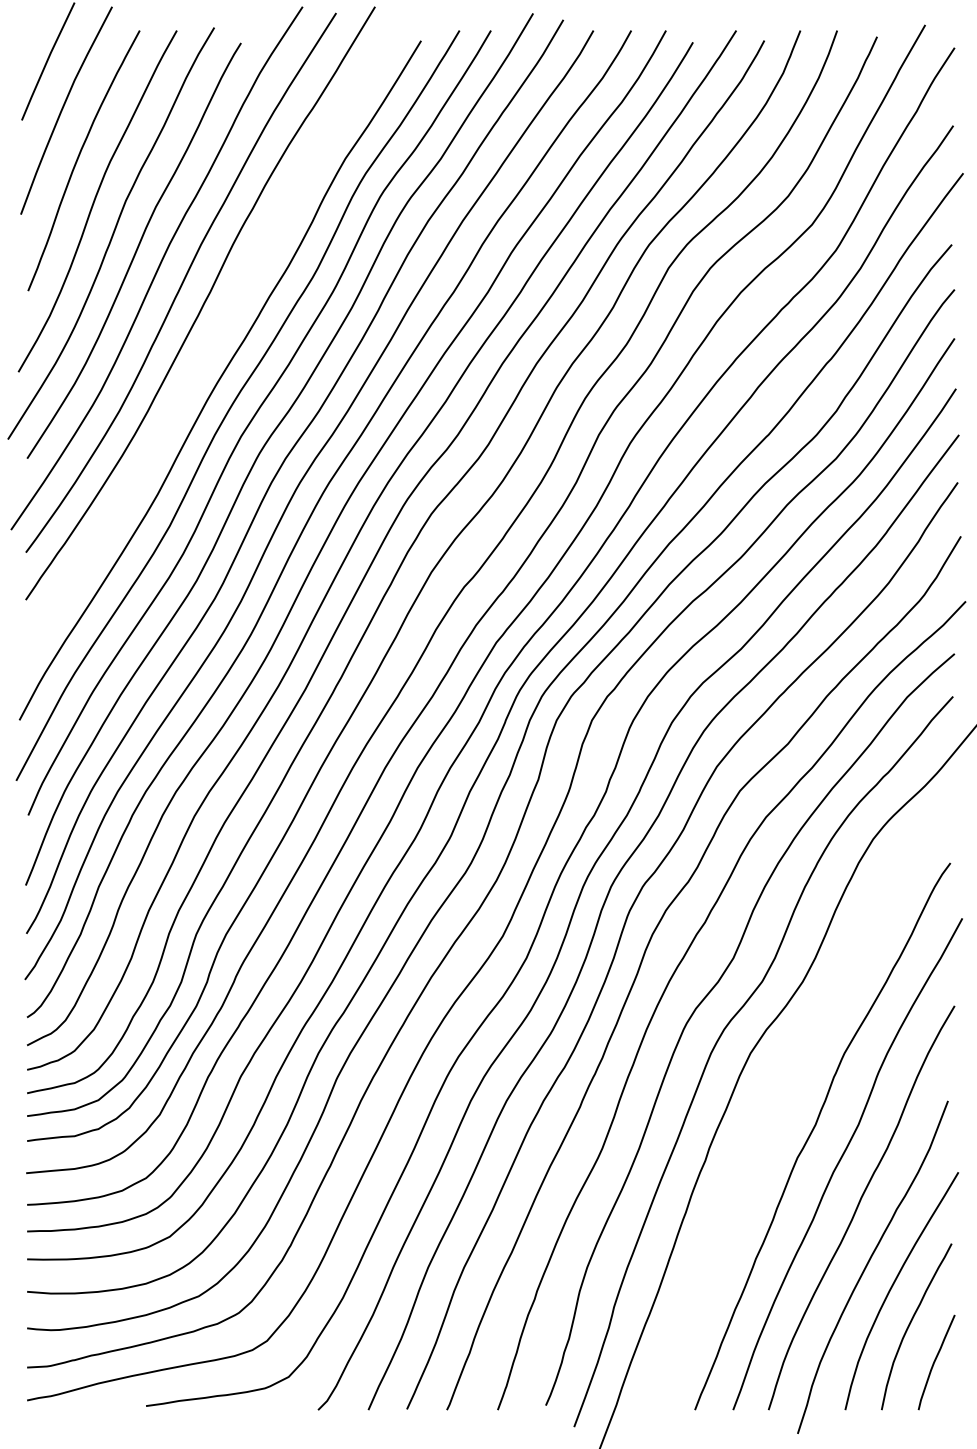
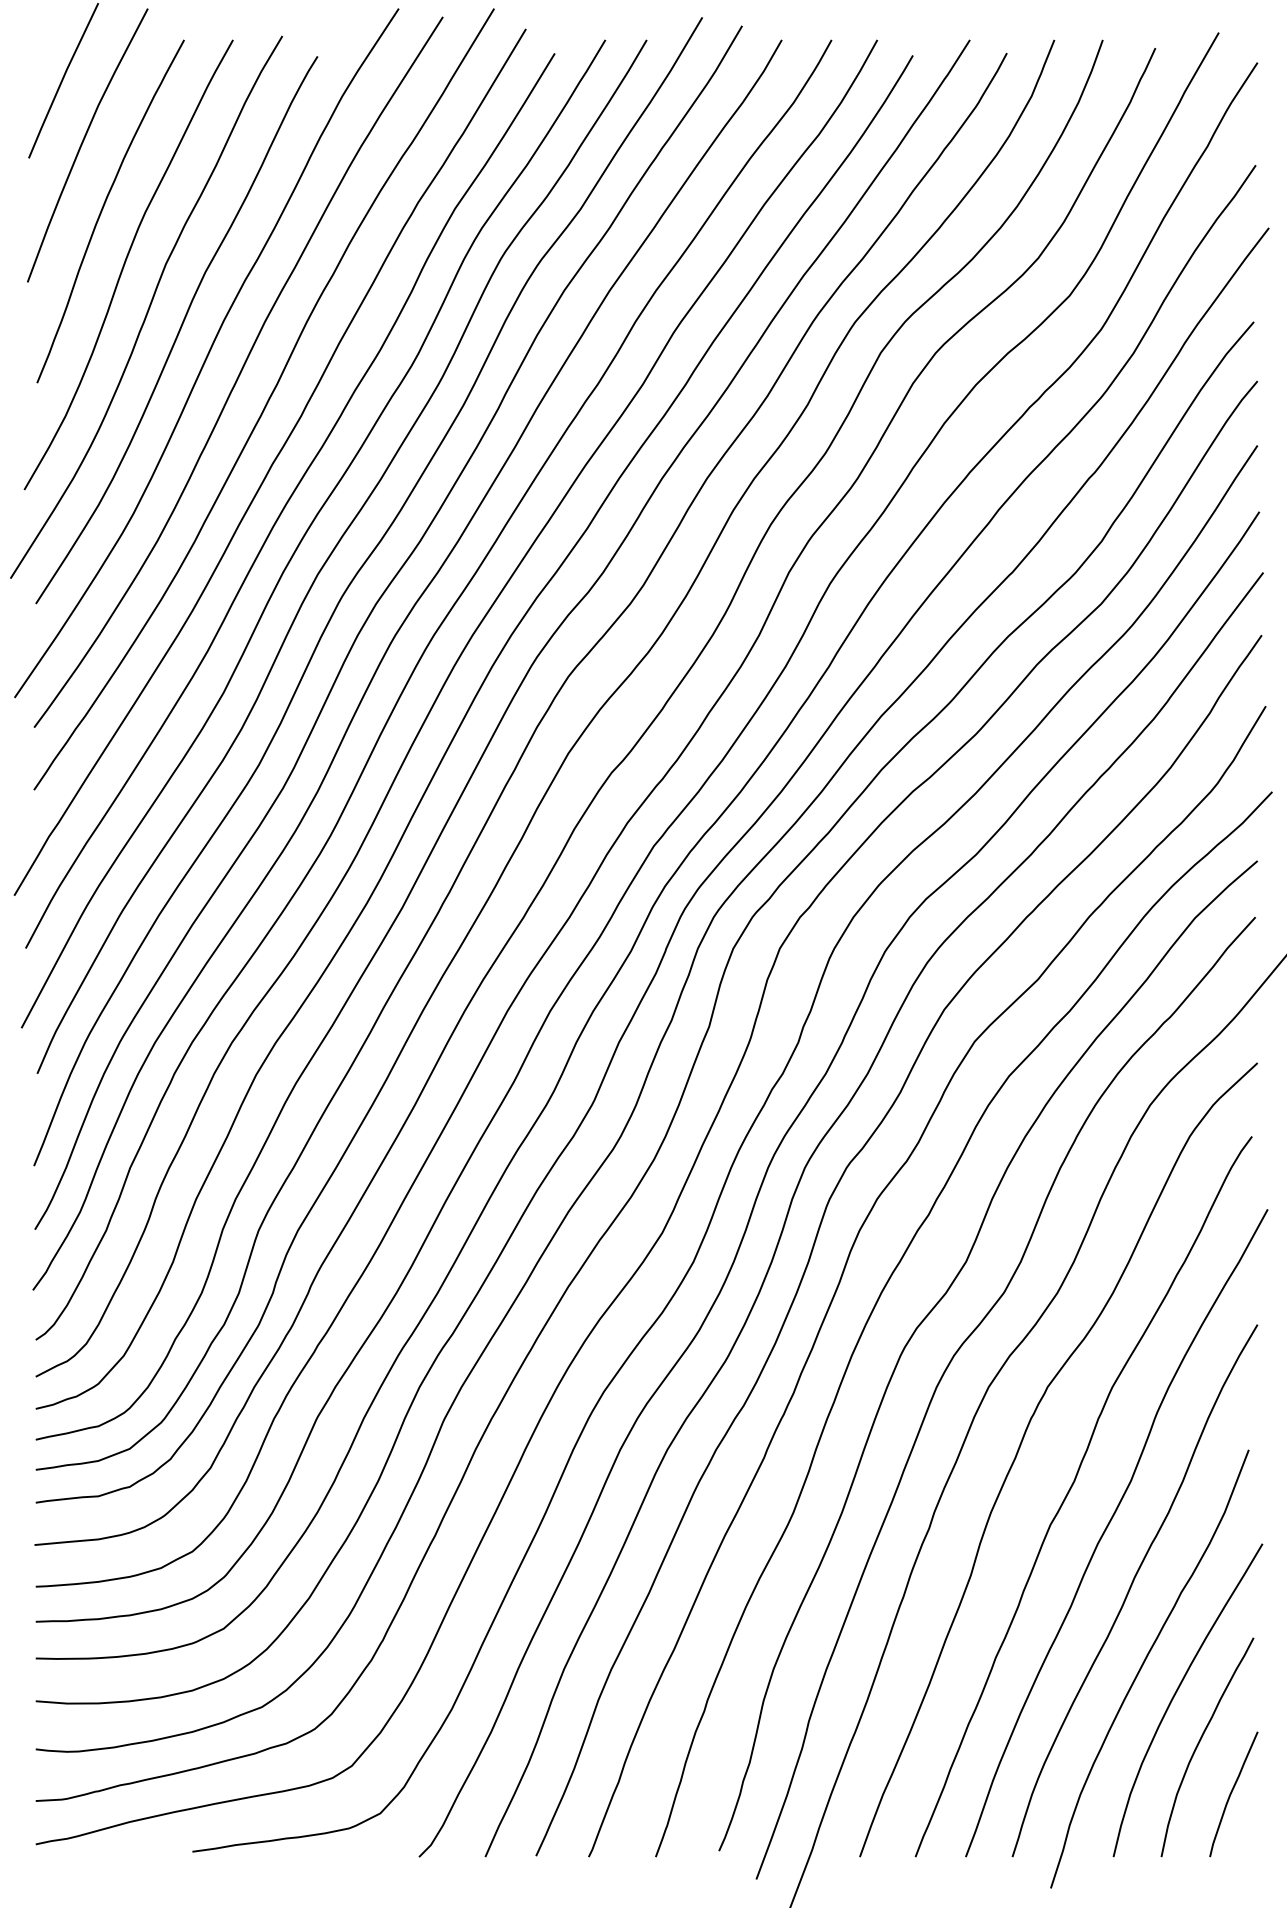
curve: (206, 352) -> (271, 463), added
curve: (775, 1097) -> (1021, 1445), added

